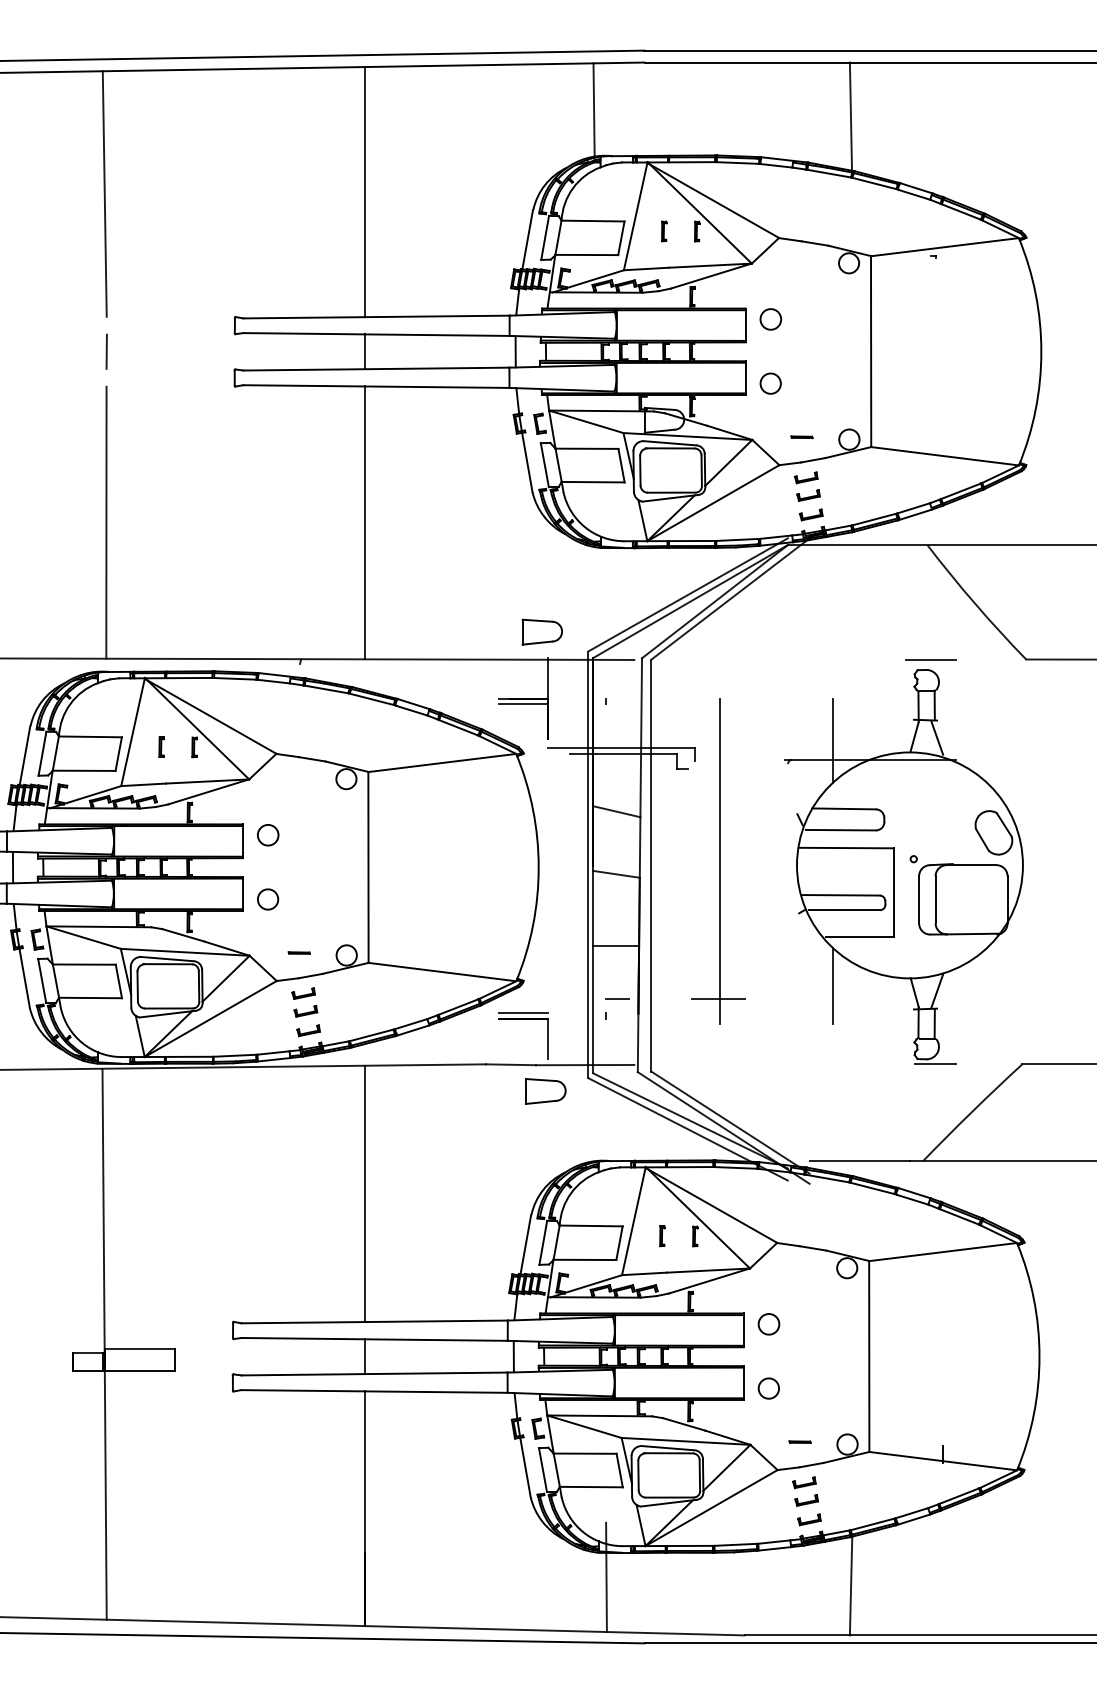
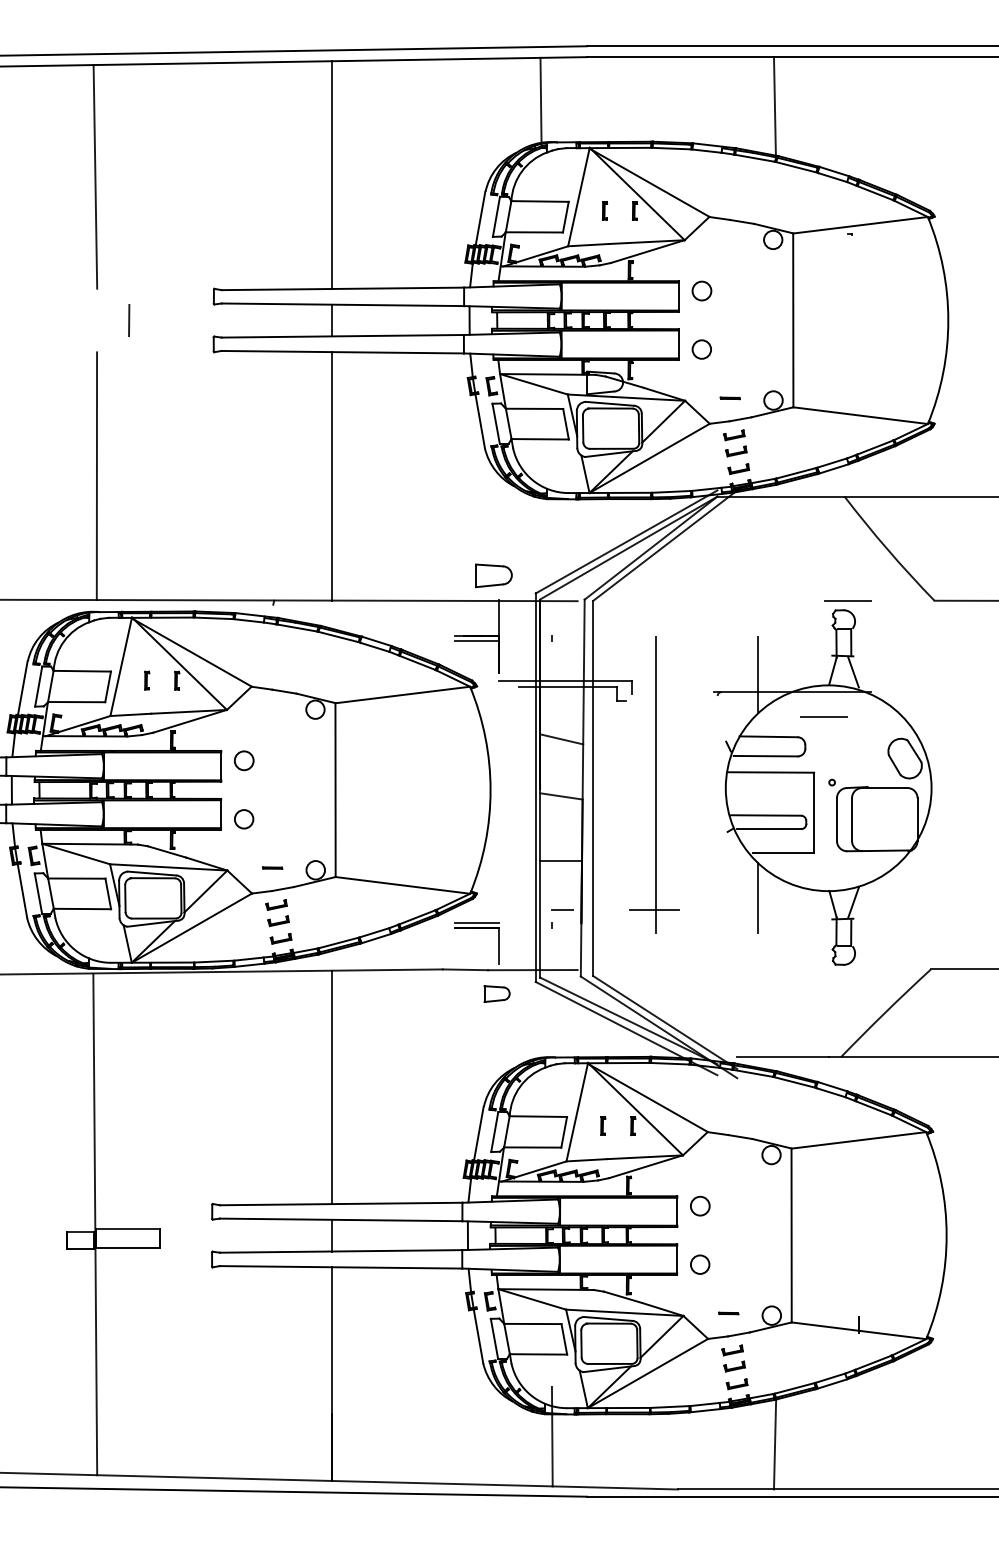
line: (107, 351) -> (129, 320), moved
line: (904, 786) -> (823, 716), added
line: (936, 1064) -> (852, 969), removed
part: (545, 1090) -> (496, 993), size x0.7

